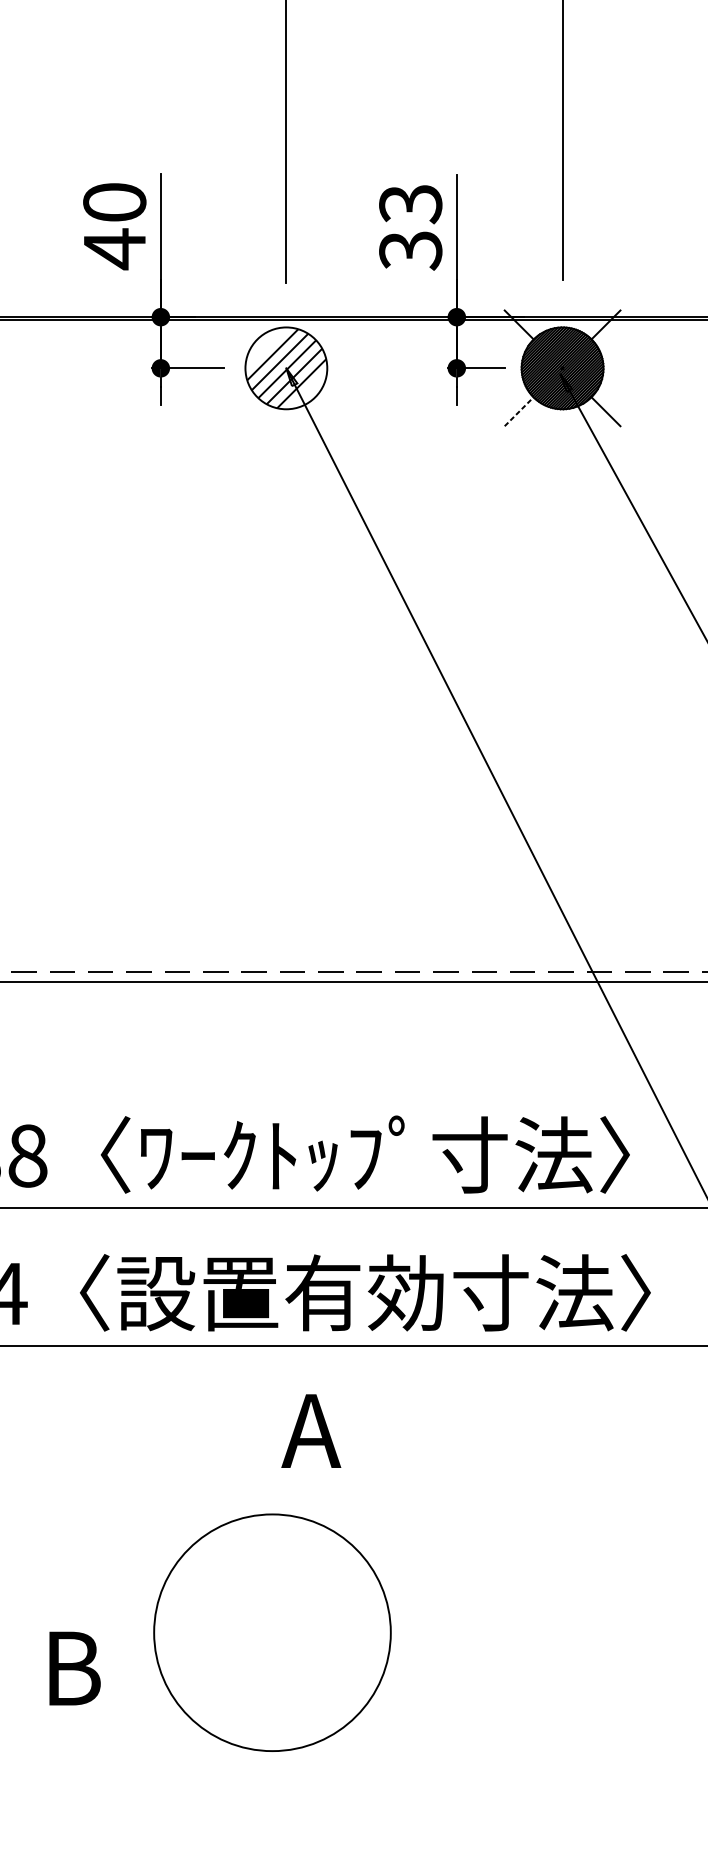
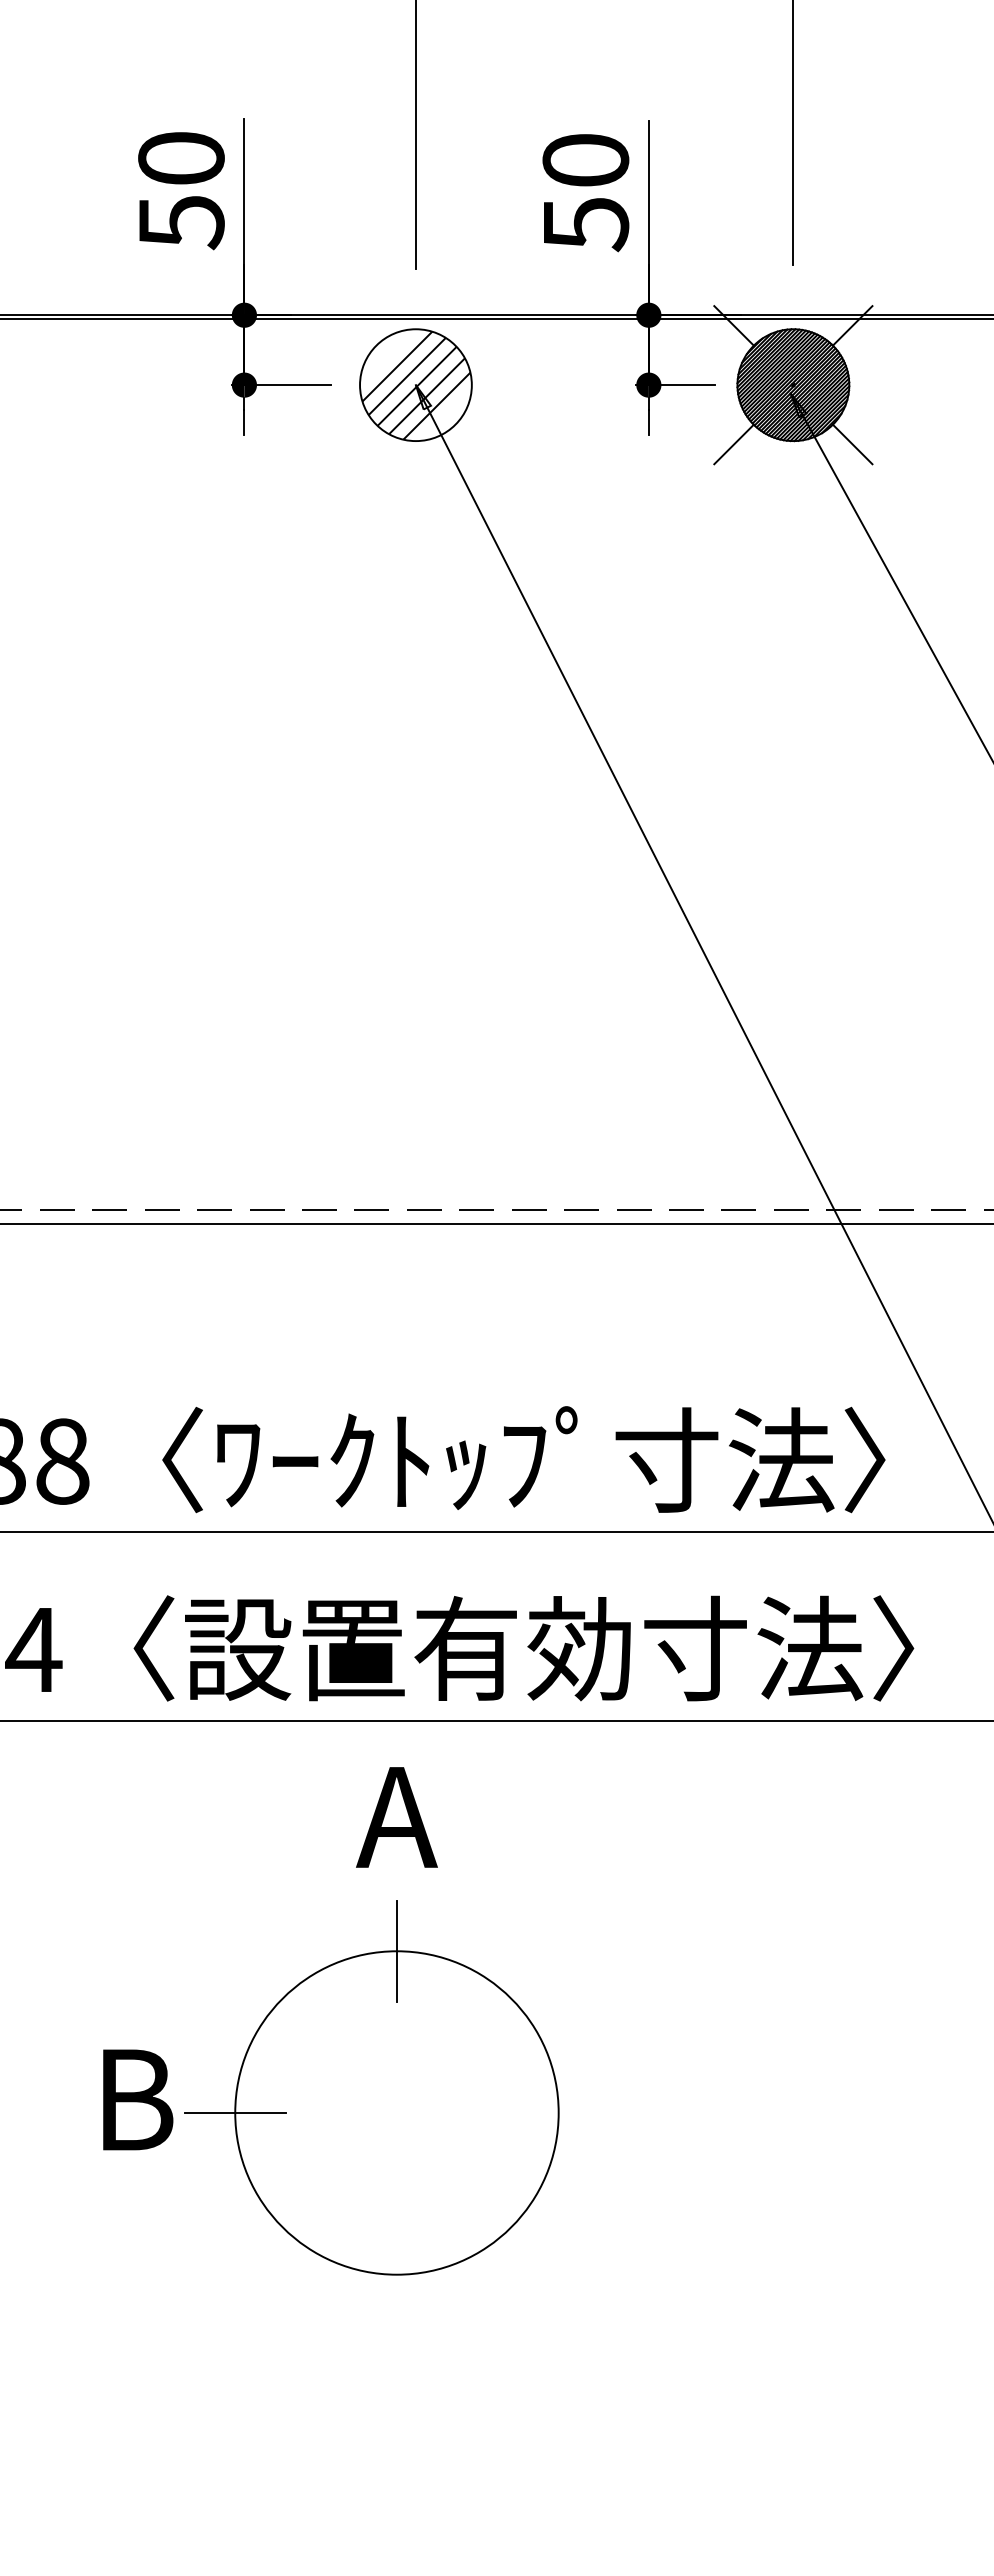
text: (410, 228) -> (585, 193), 33 -> 50
text: (114, 249) -> (181, 222), 40 -> 50
line: (519, 411) -> (734, 444), dashed -> solid
text: (310, 1431) -> (396, 1817), moved
line: (272, 1513) -> (396, 1950), added
line: (153, 1632) -> (234, 2112), added
text: (75, 1668) -> (138, 2099), moved

